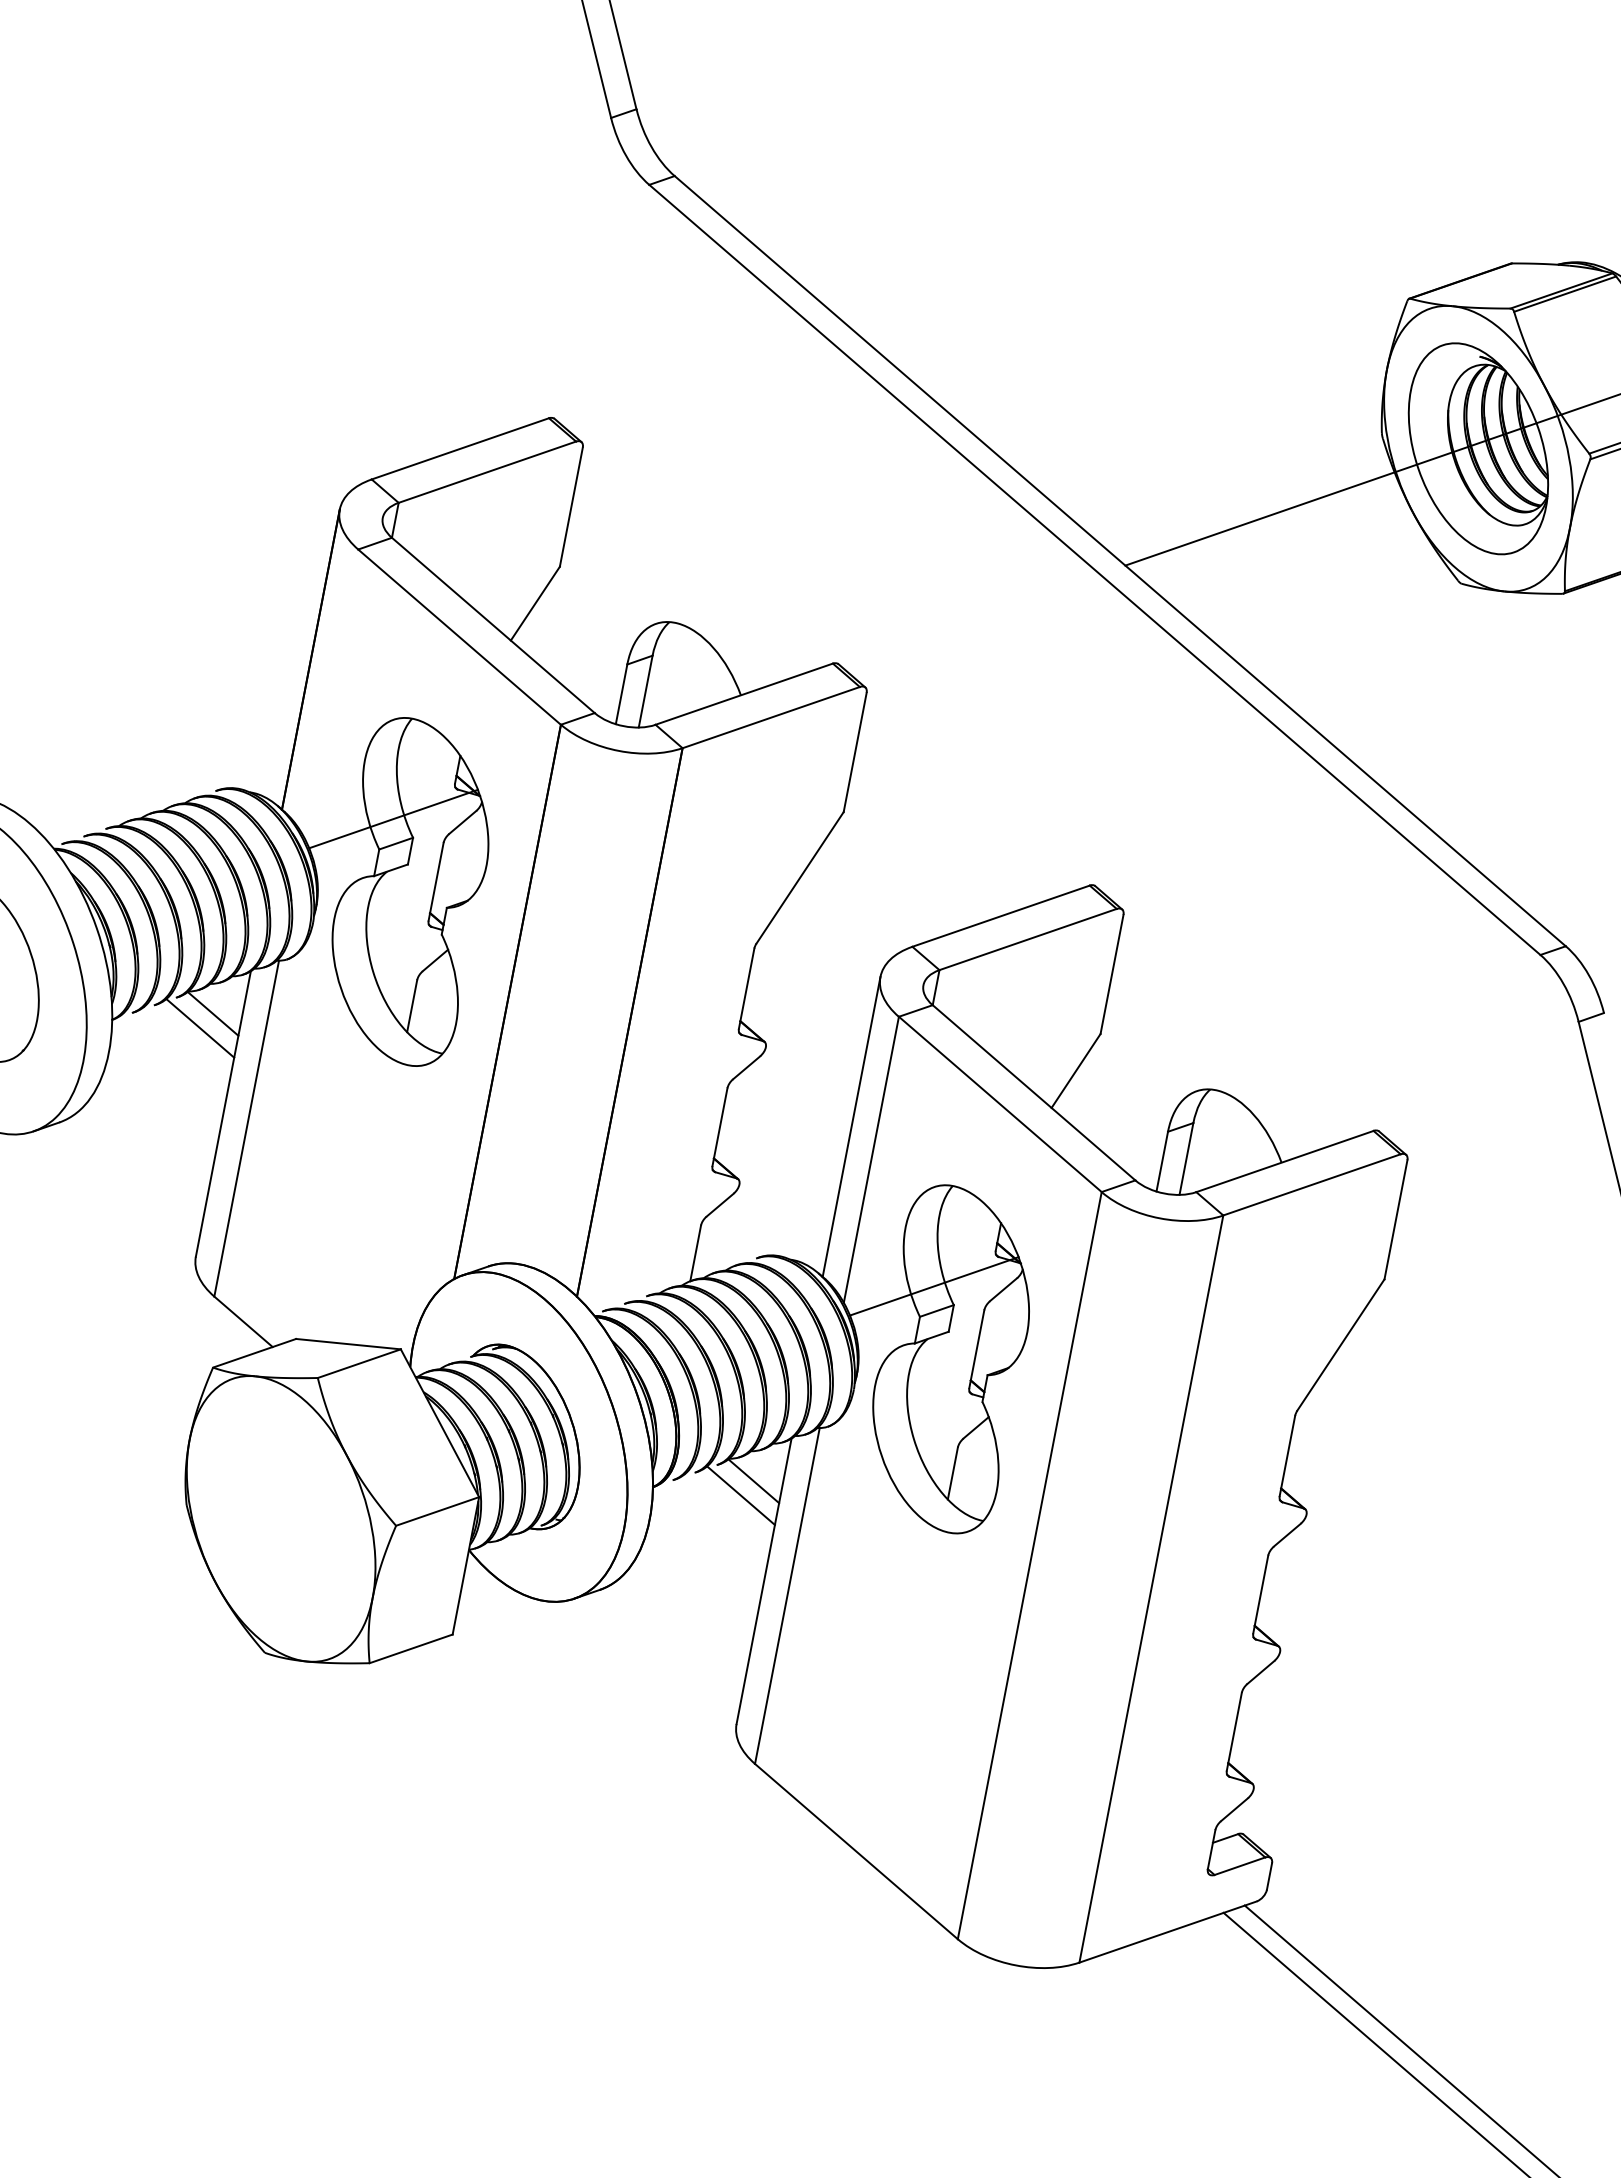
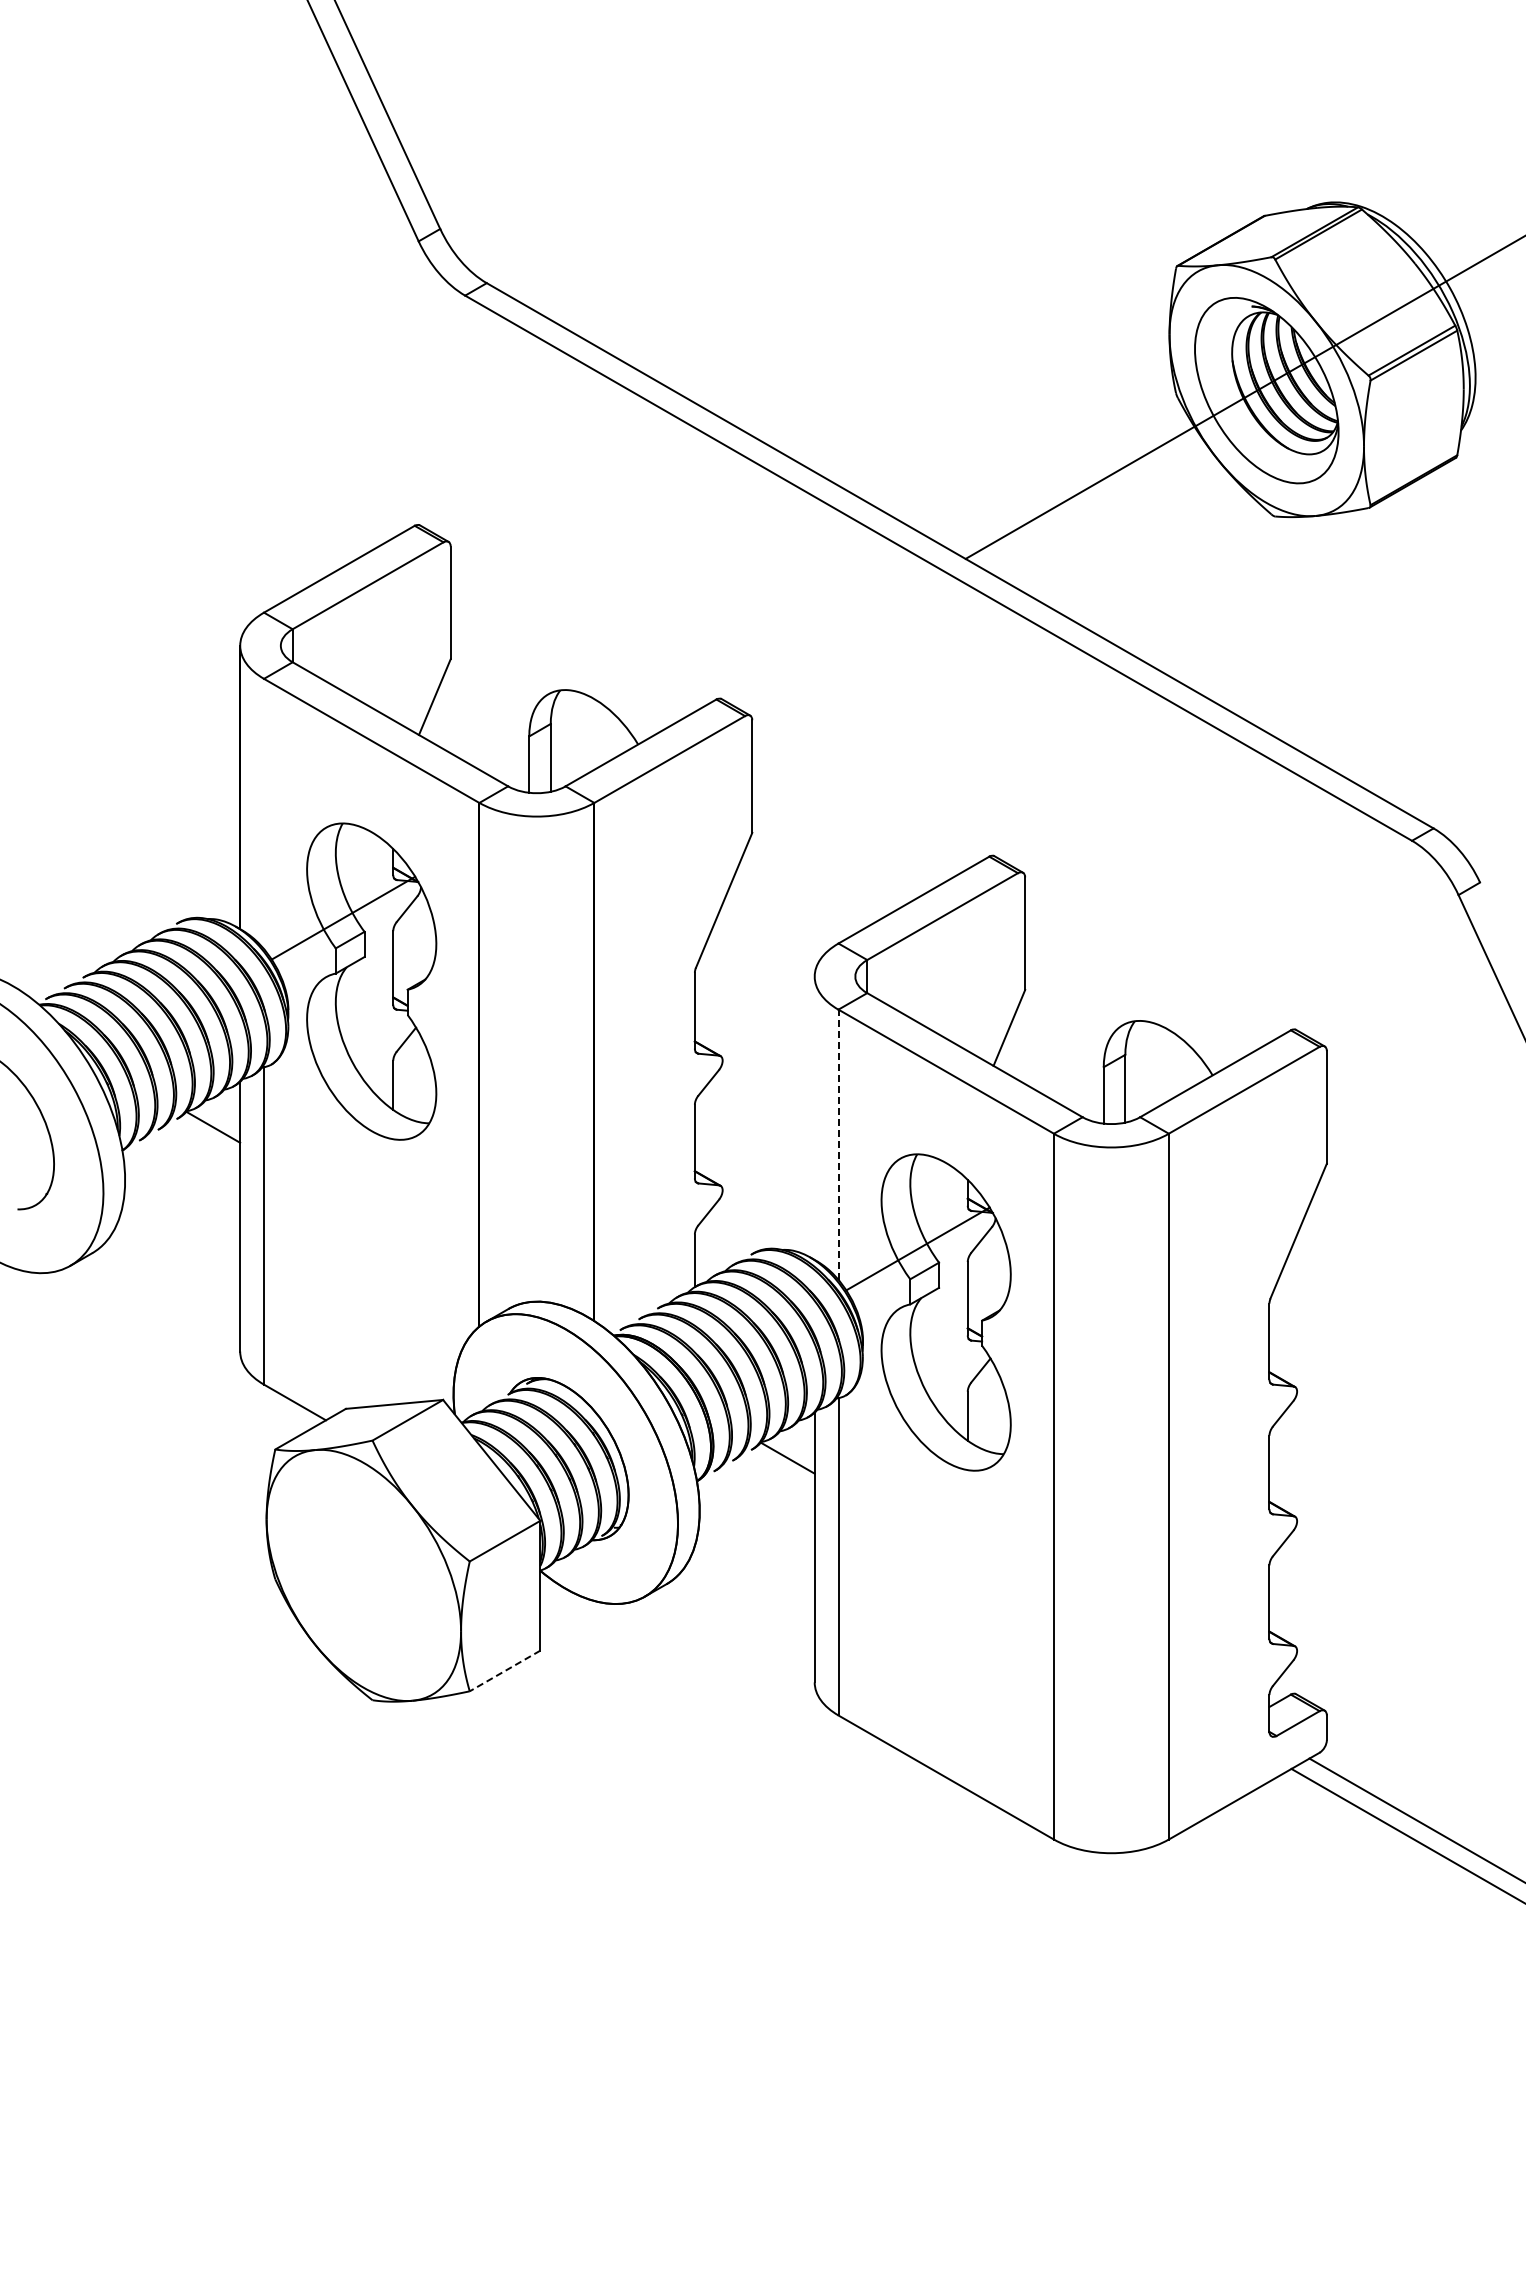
line: (200, 1028) -> (204, 1142), removed
line: (851, 1127) -> (814, 1118), removed
line: (871, 1159) -> (838, 1144), solid -> dashed
line: (740, 1495) -> (778, 1473), removed
line: (411, 1648) -> (505, 1670), solid -> dashed

